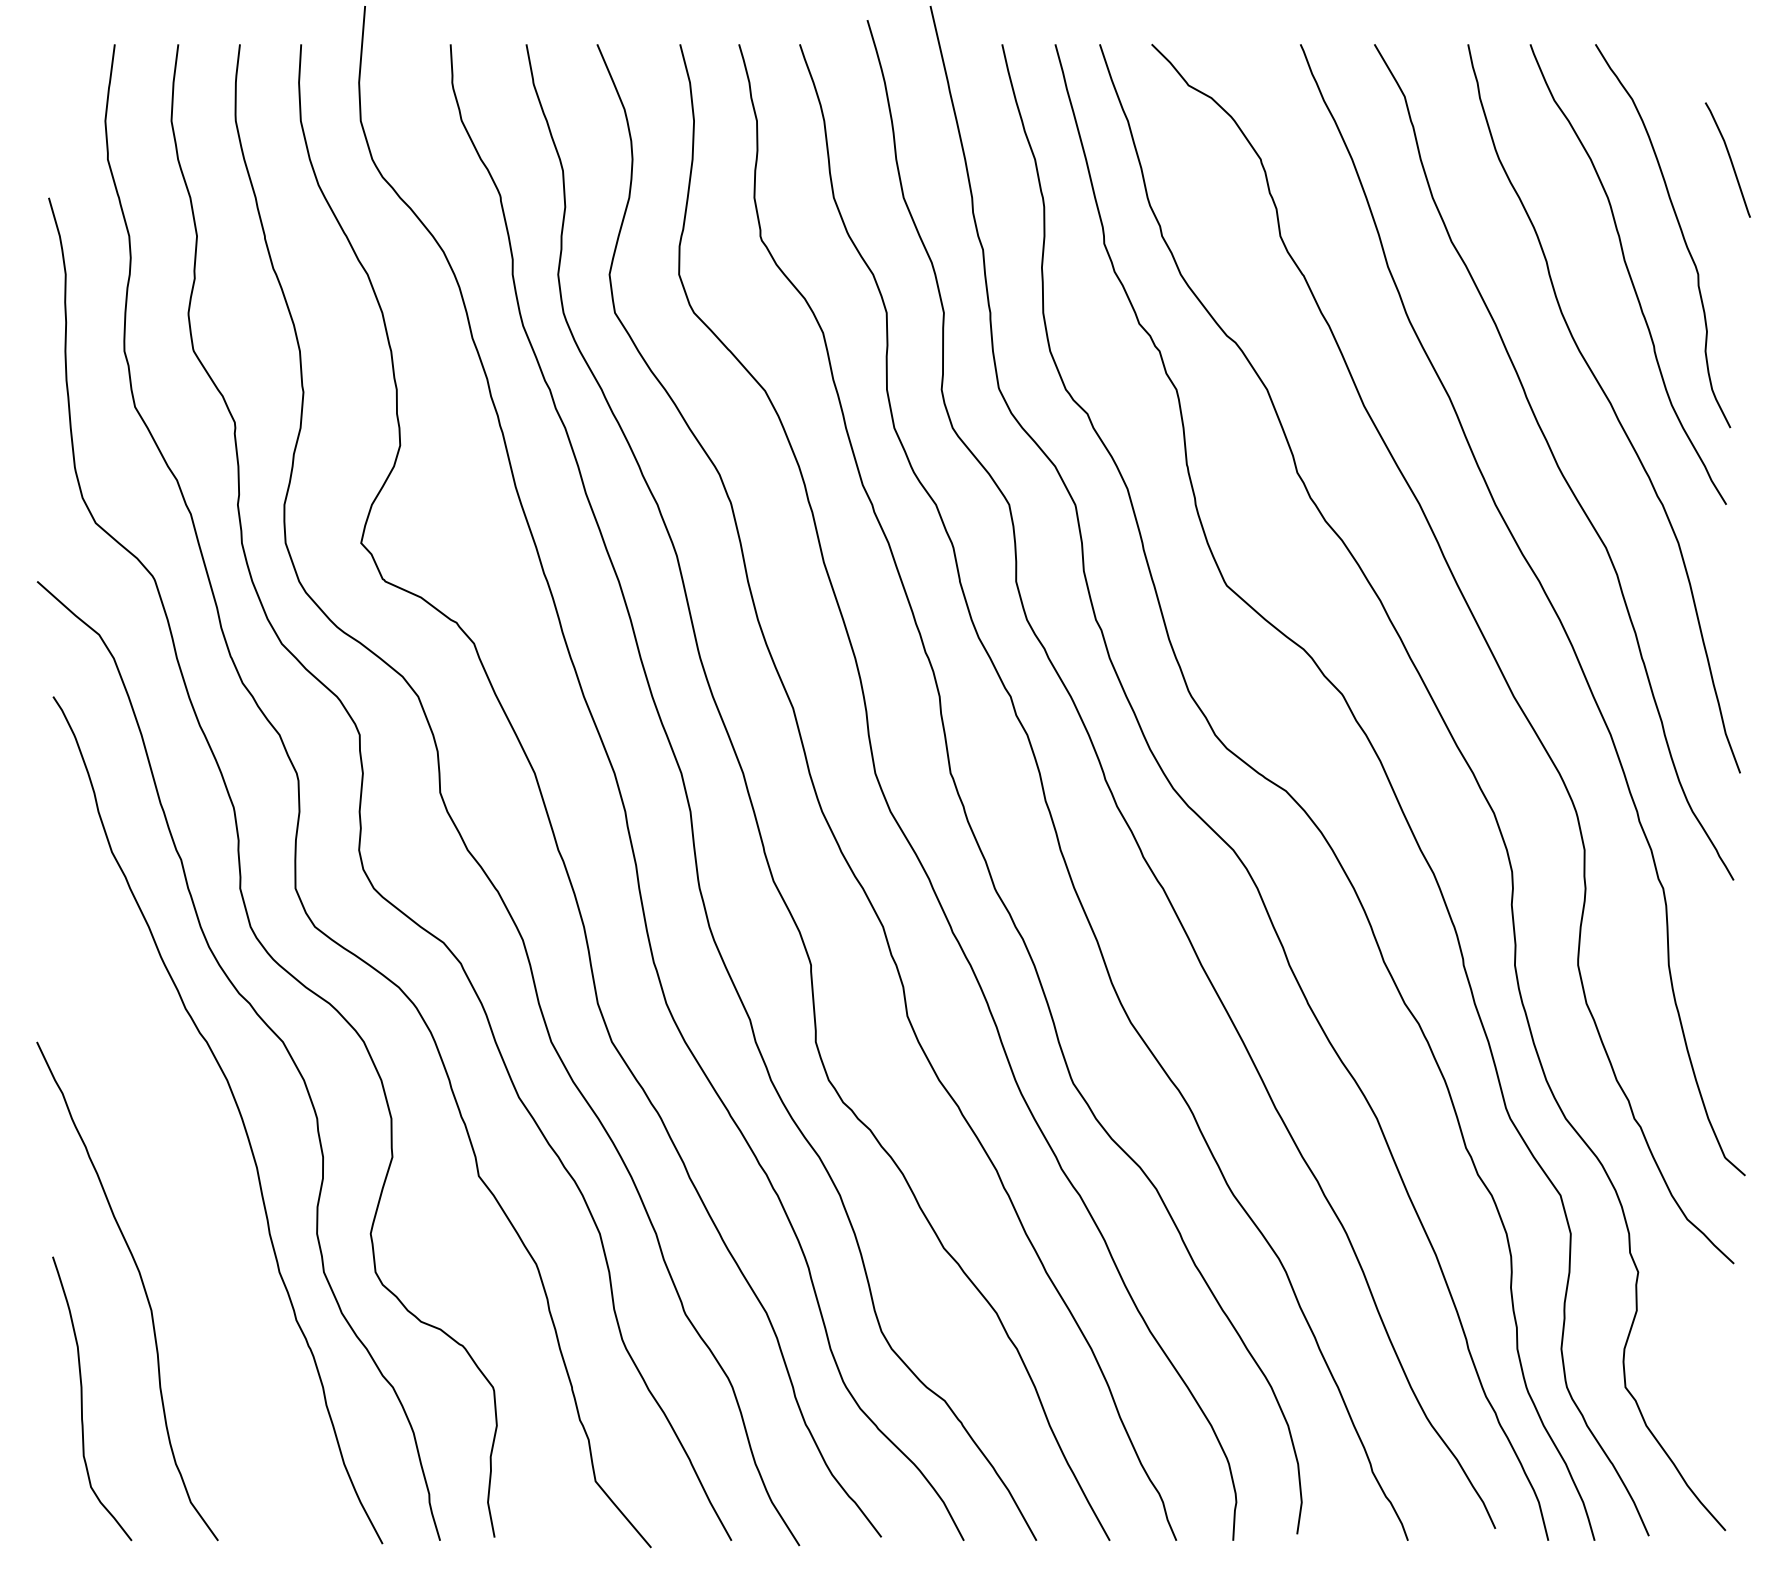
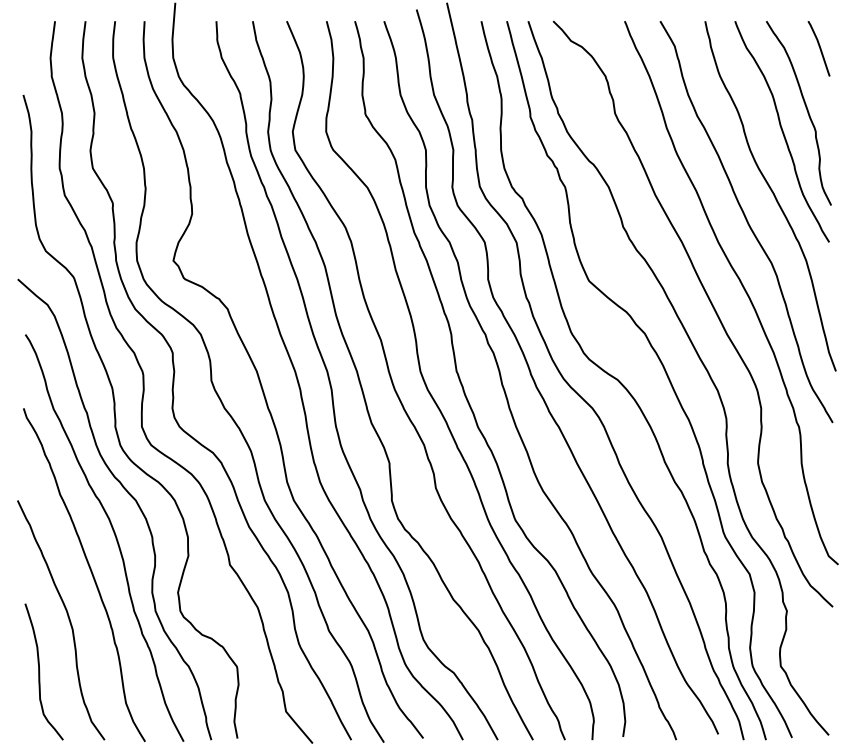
curve: (1728, 159) -> (819, 48), moved
curve: (188, 1191) -> (90, 572), added

